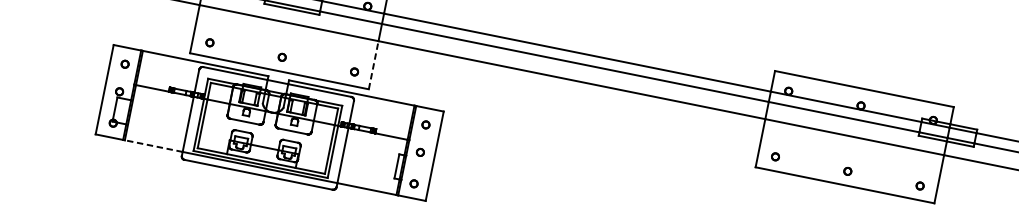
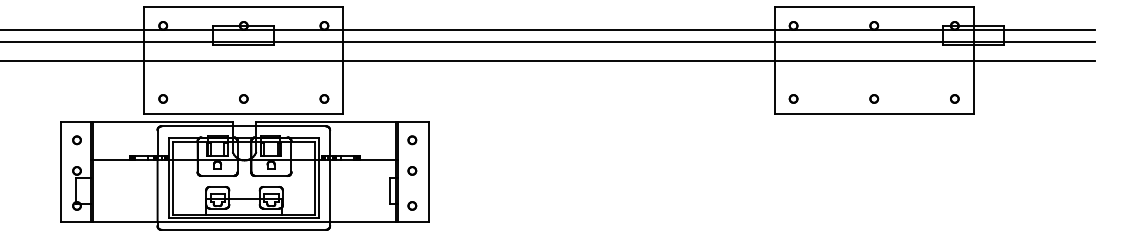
line: (373, 65) -> (343, 87), dashed -> solid
line: (153, 145) -> (124, 221), dashed -> solid

